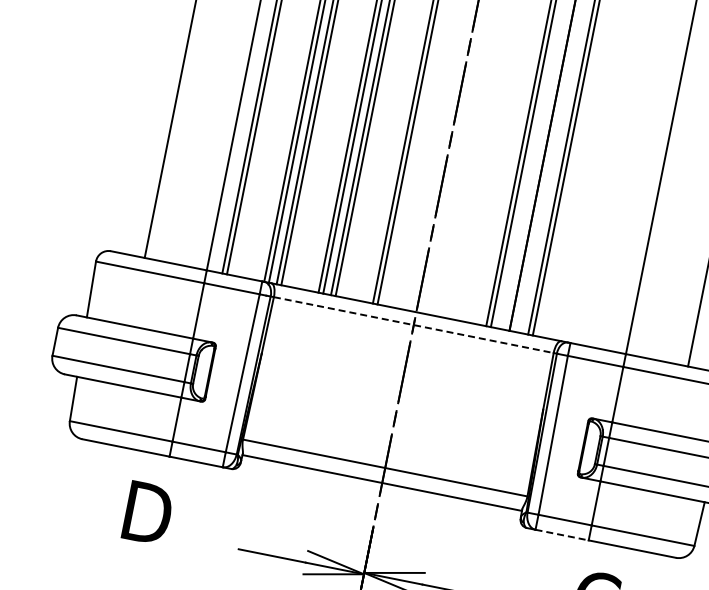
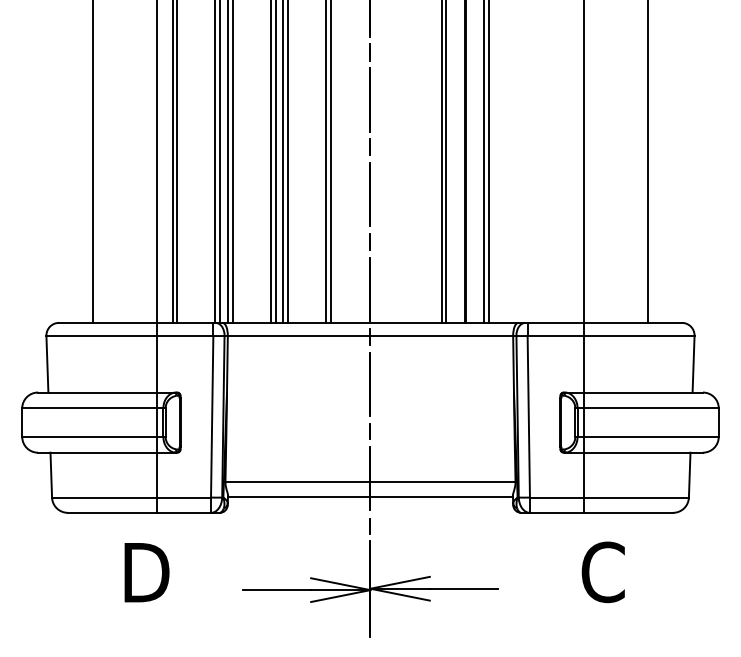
line: (413, 325) -> (370, 336), dashed -> solid
line: (562, 534) -> (557, 512), dashed -> solid

